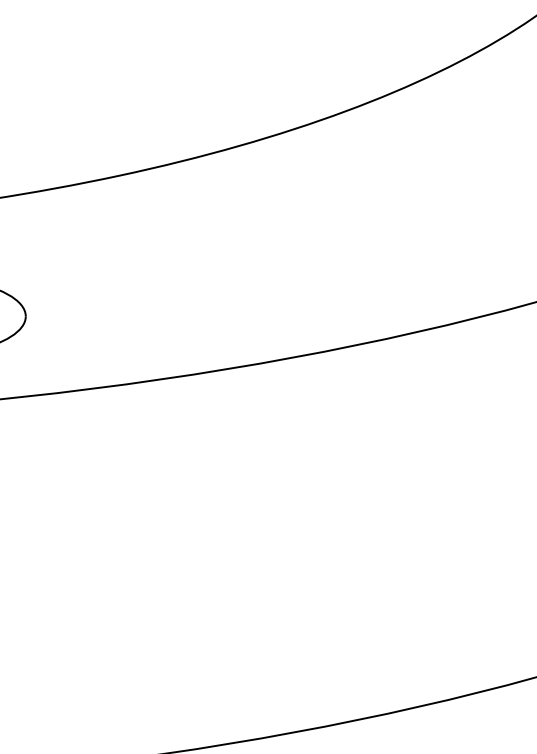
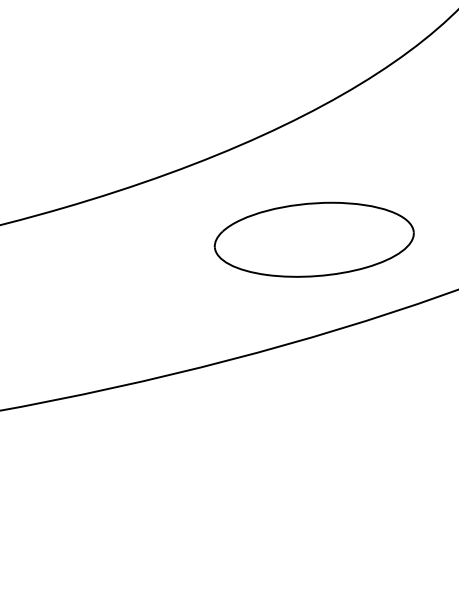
part: (395, 230) -> (313, 239), added

